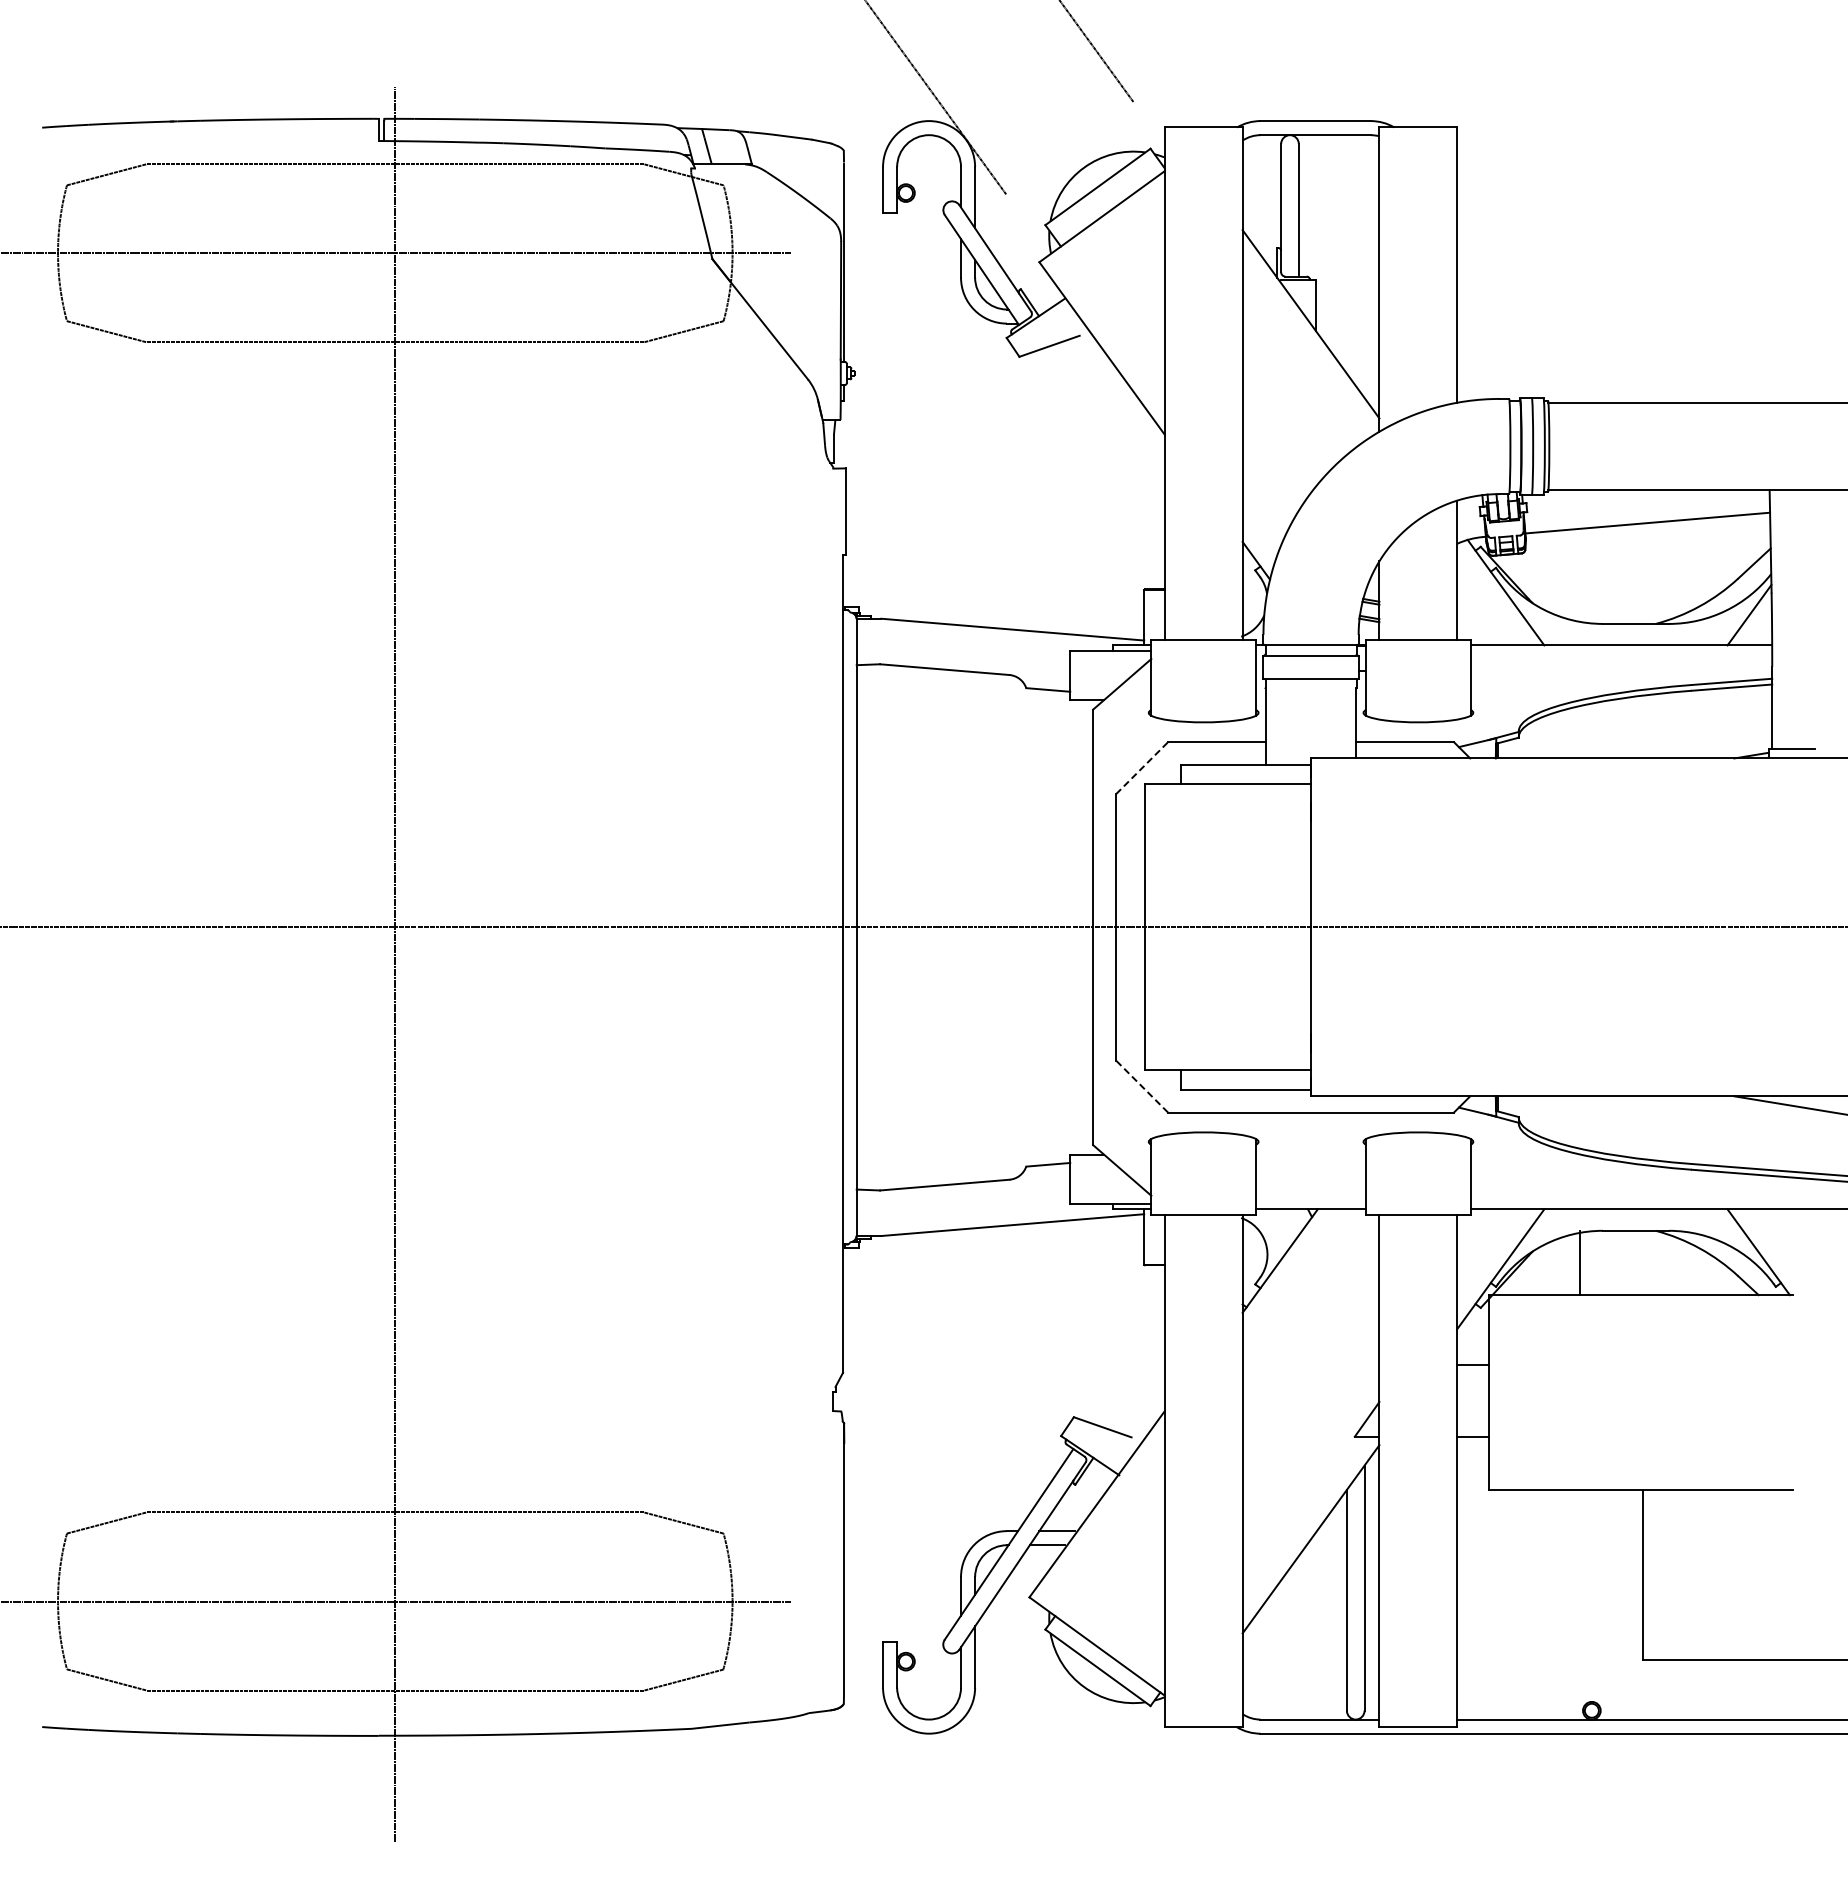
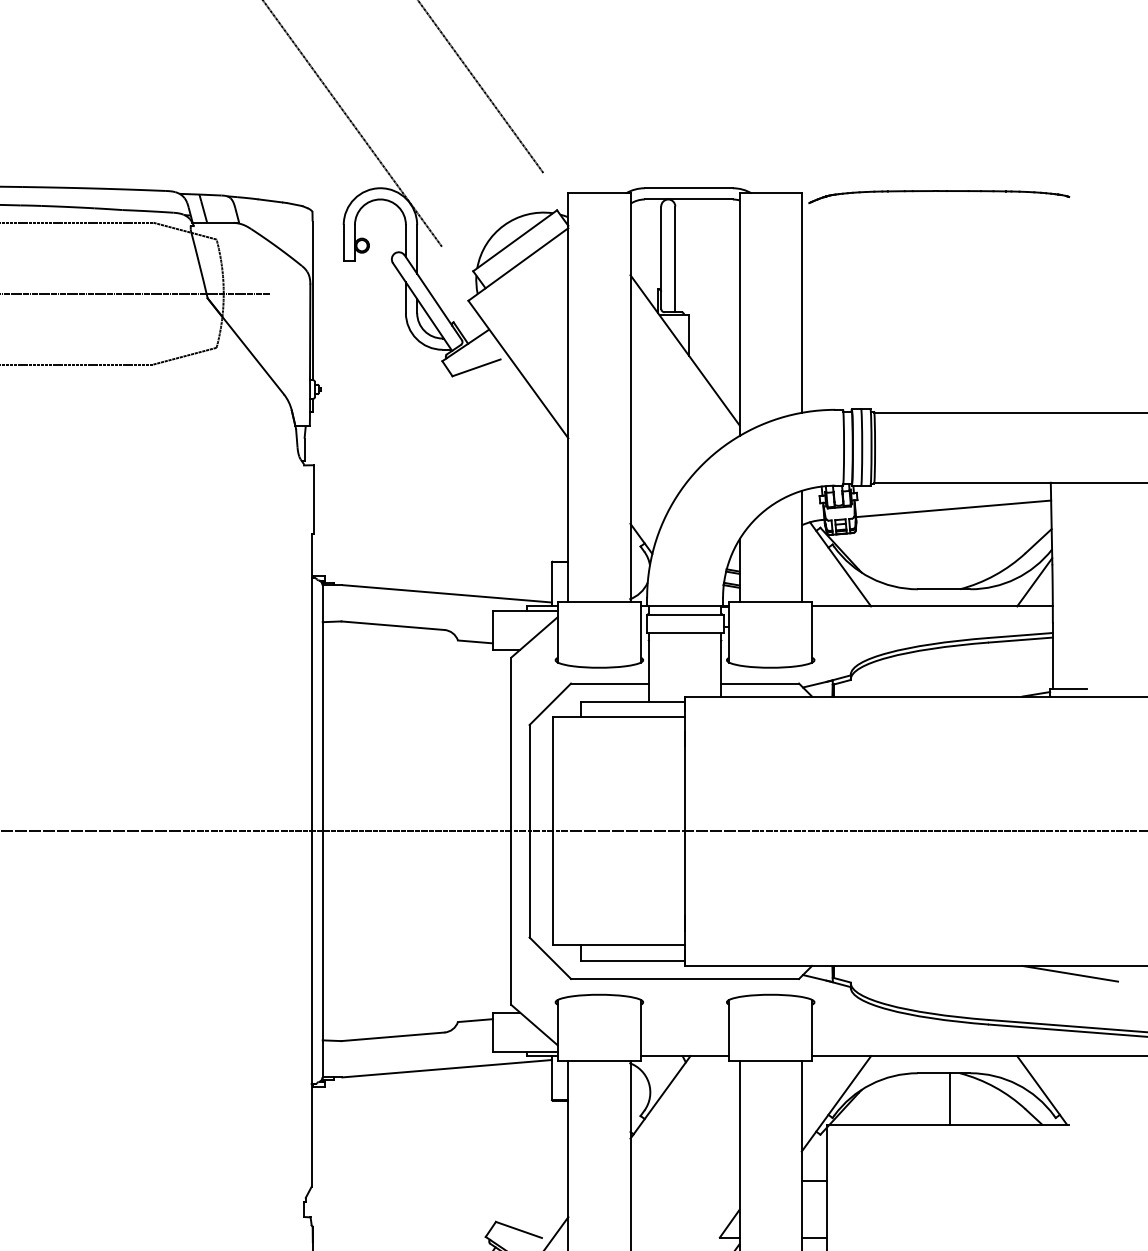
part: (1629, 131) -> (939, 196), added
line: (1142, 768) -> (550, 704), dashed -> solid
line: (1142, 1086) -> (550, 958), dashed -> solid
line: (1579, 1262) -> (949, 1098), moved

